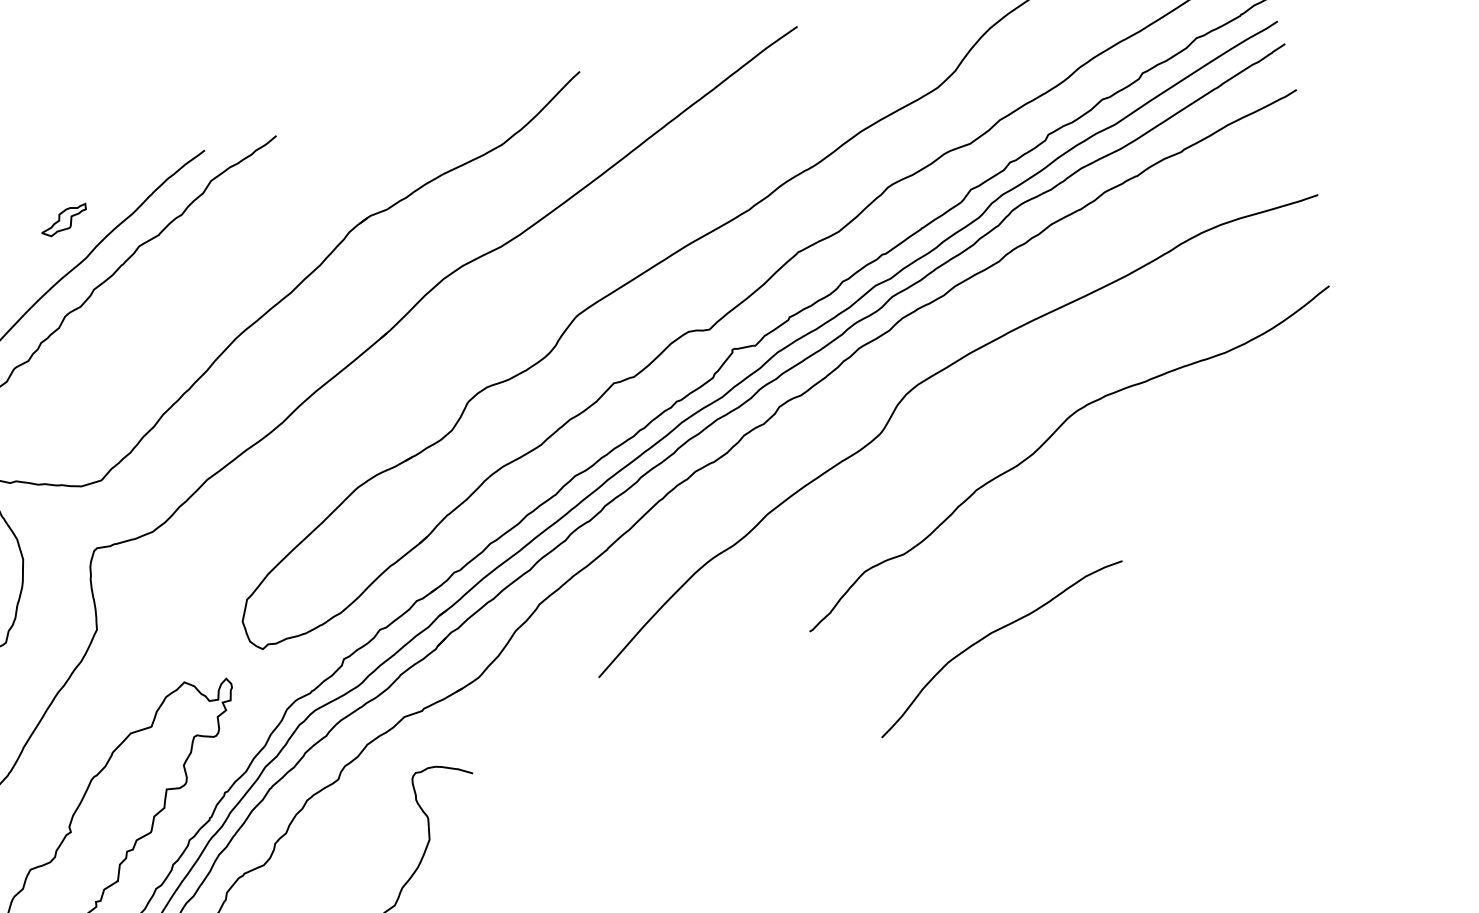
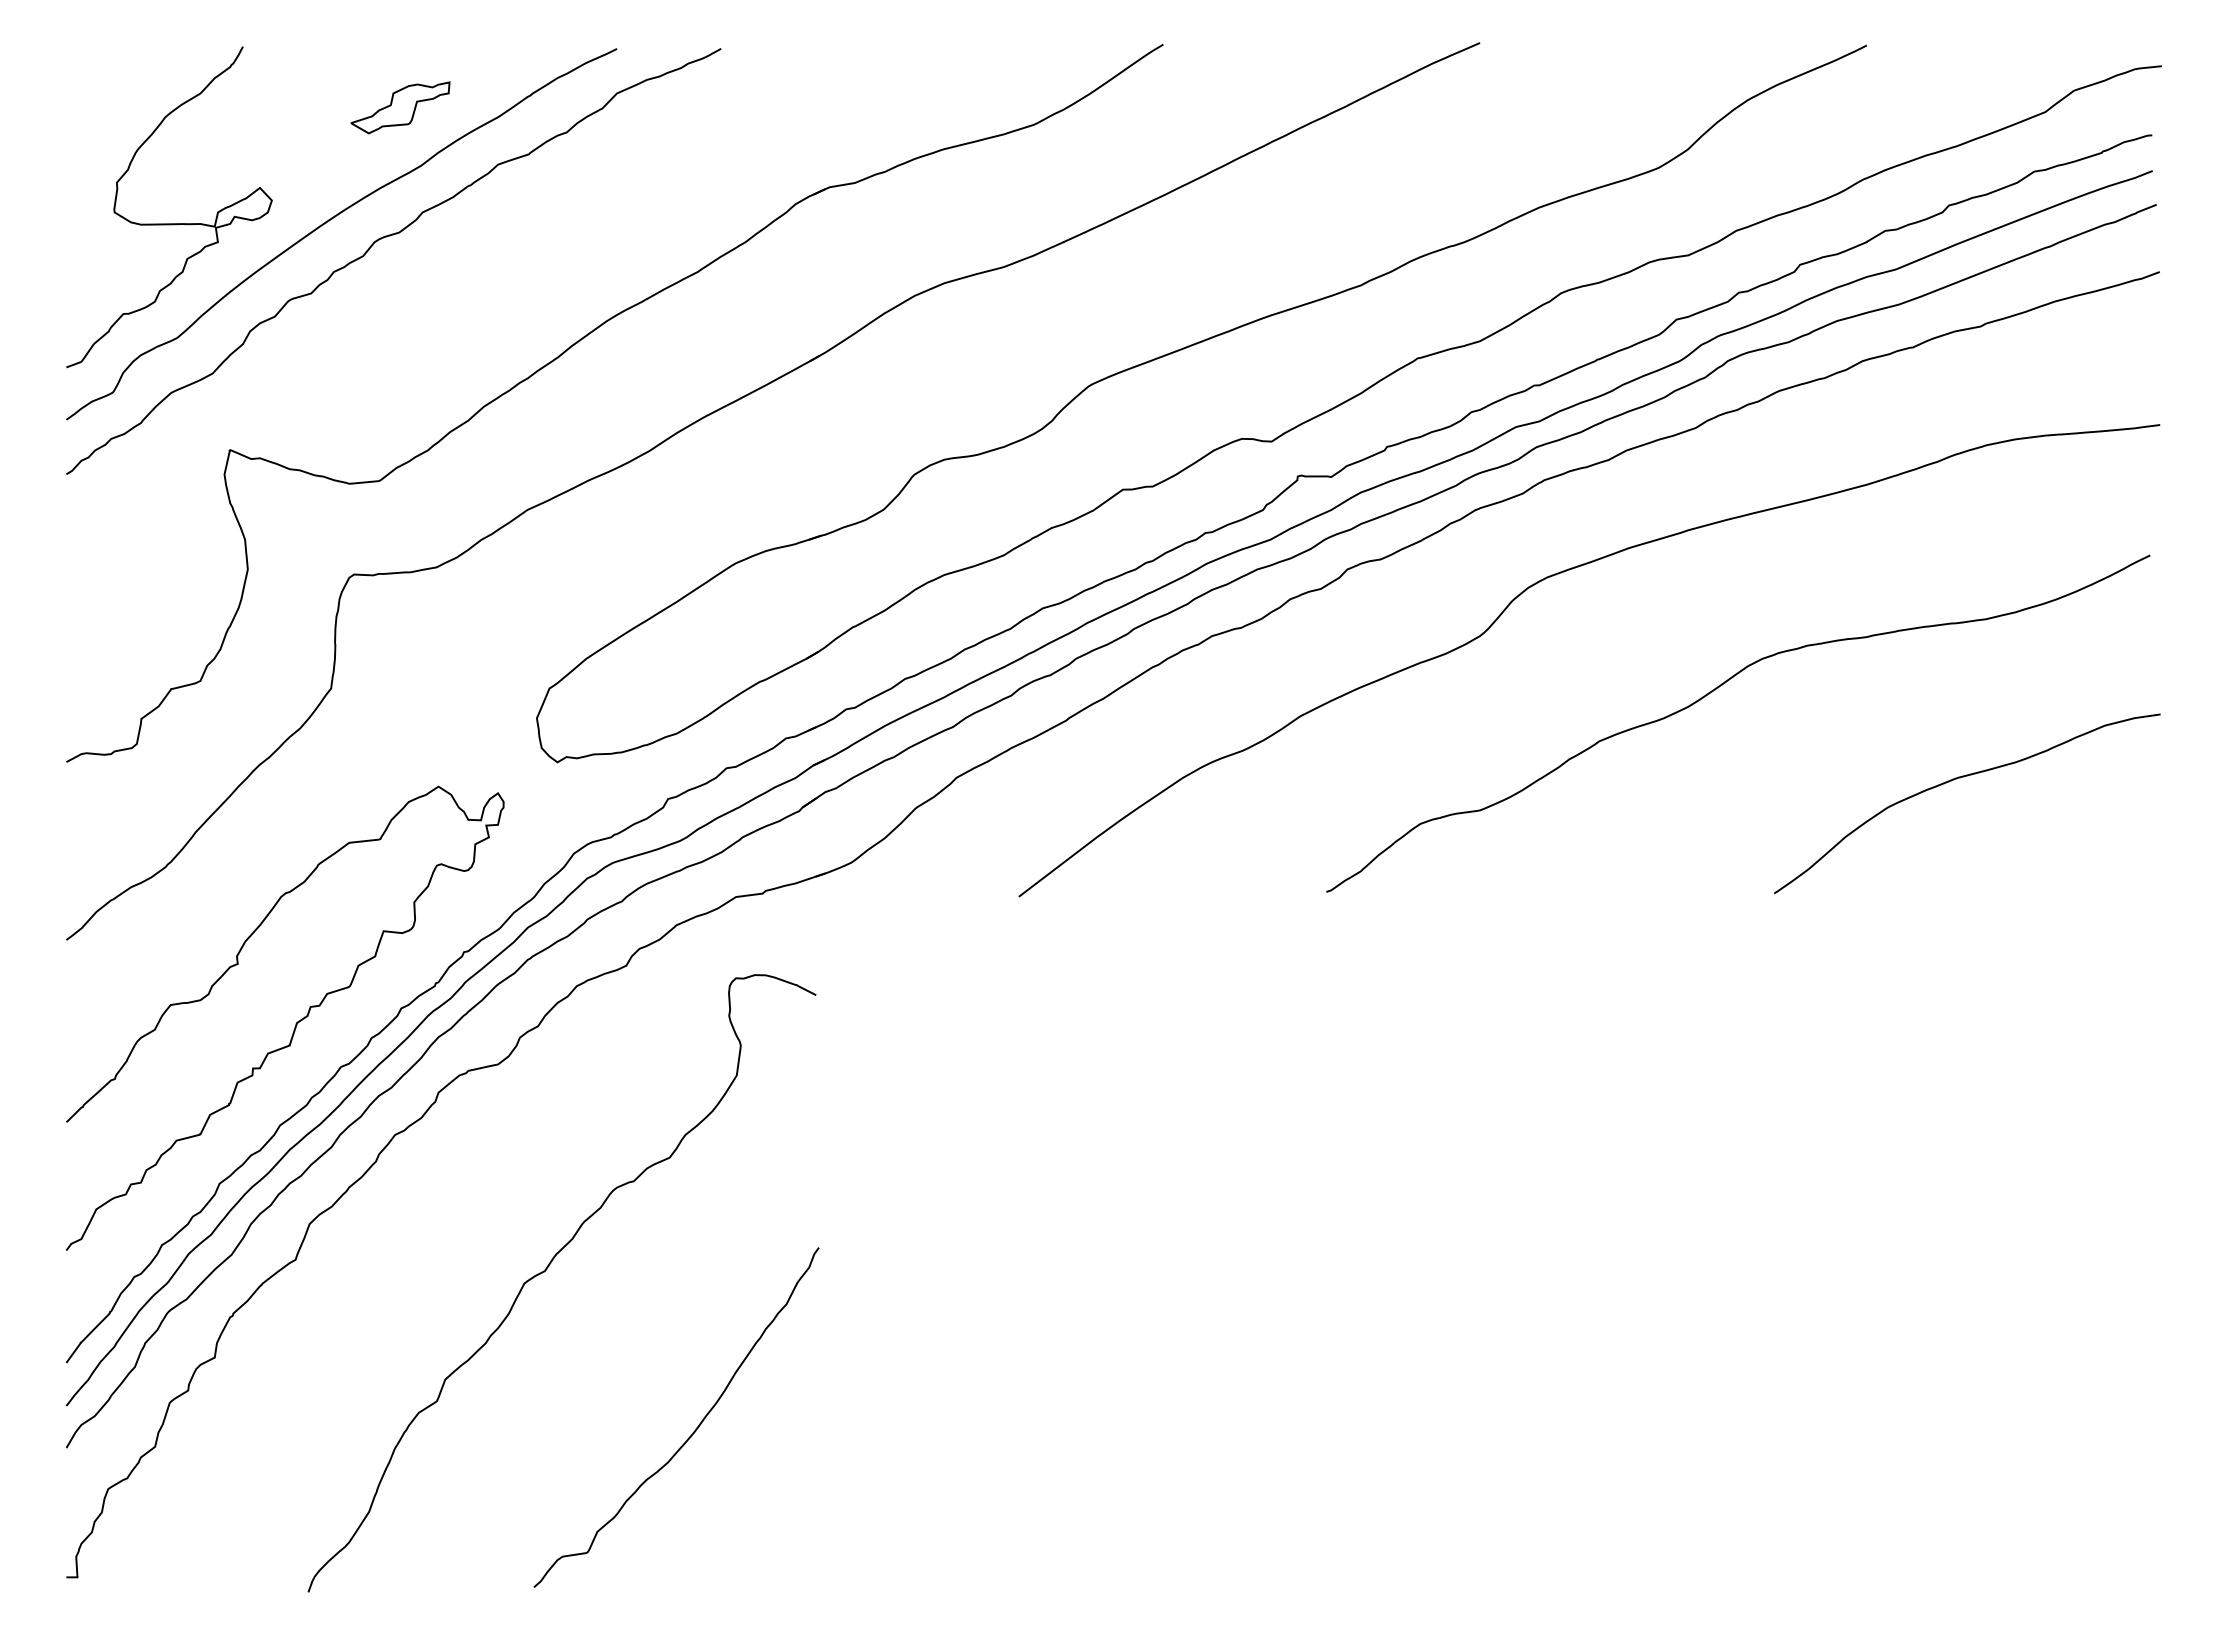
part: (64, 220) -> (400, 107), size x1.43
curve: (993, 632) -> (1960, 778), moved

